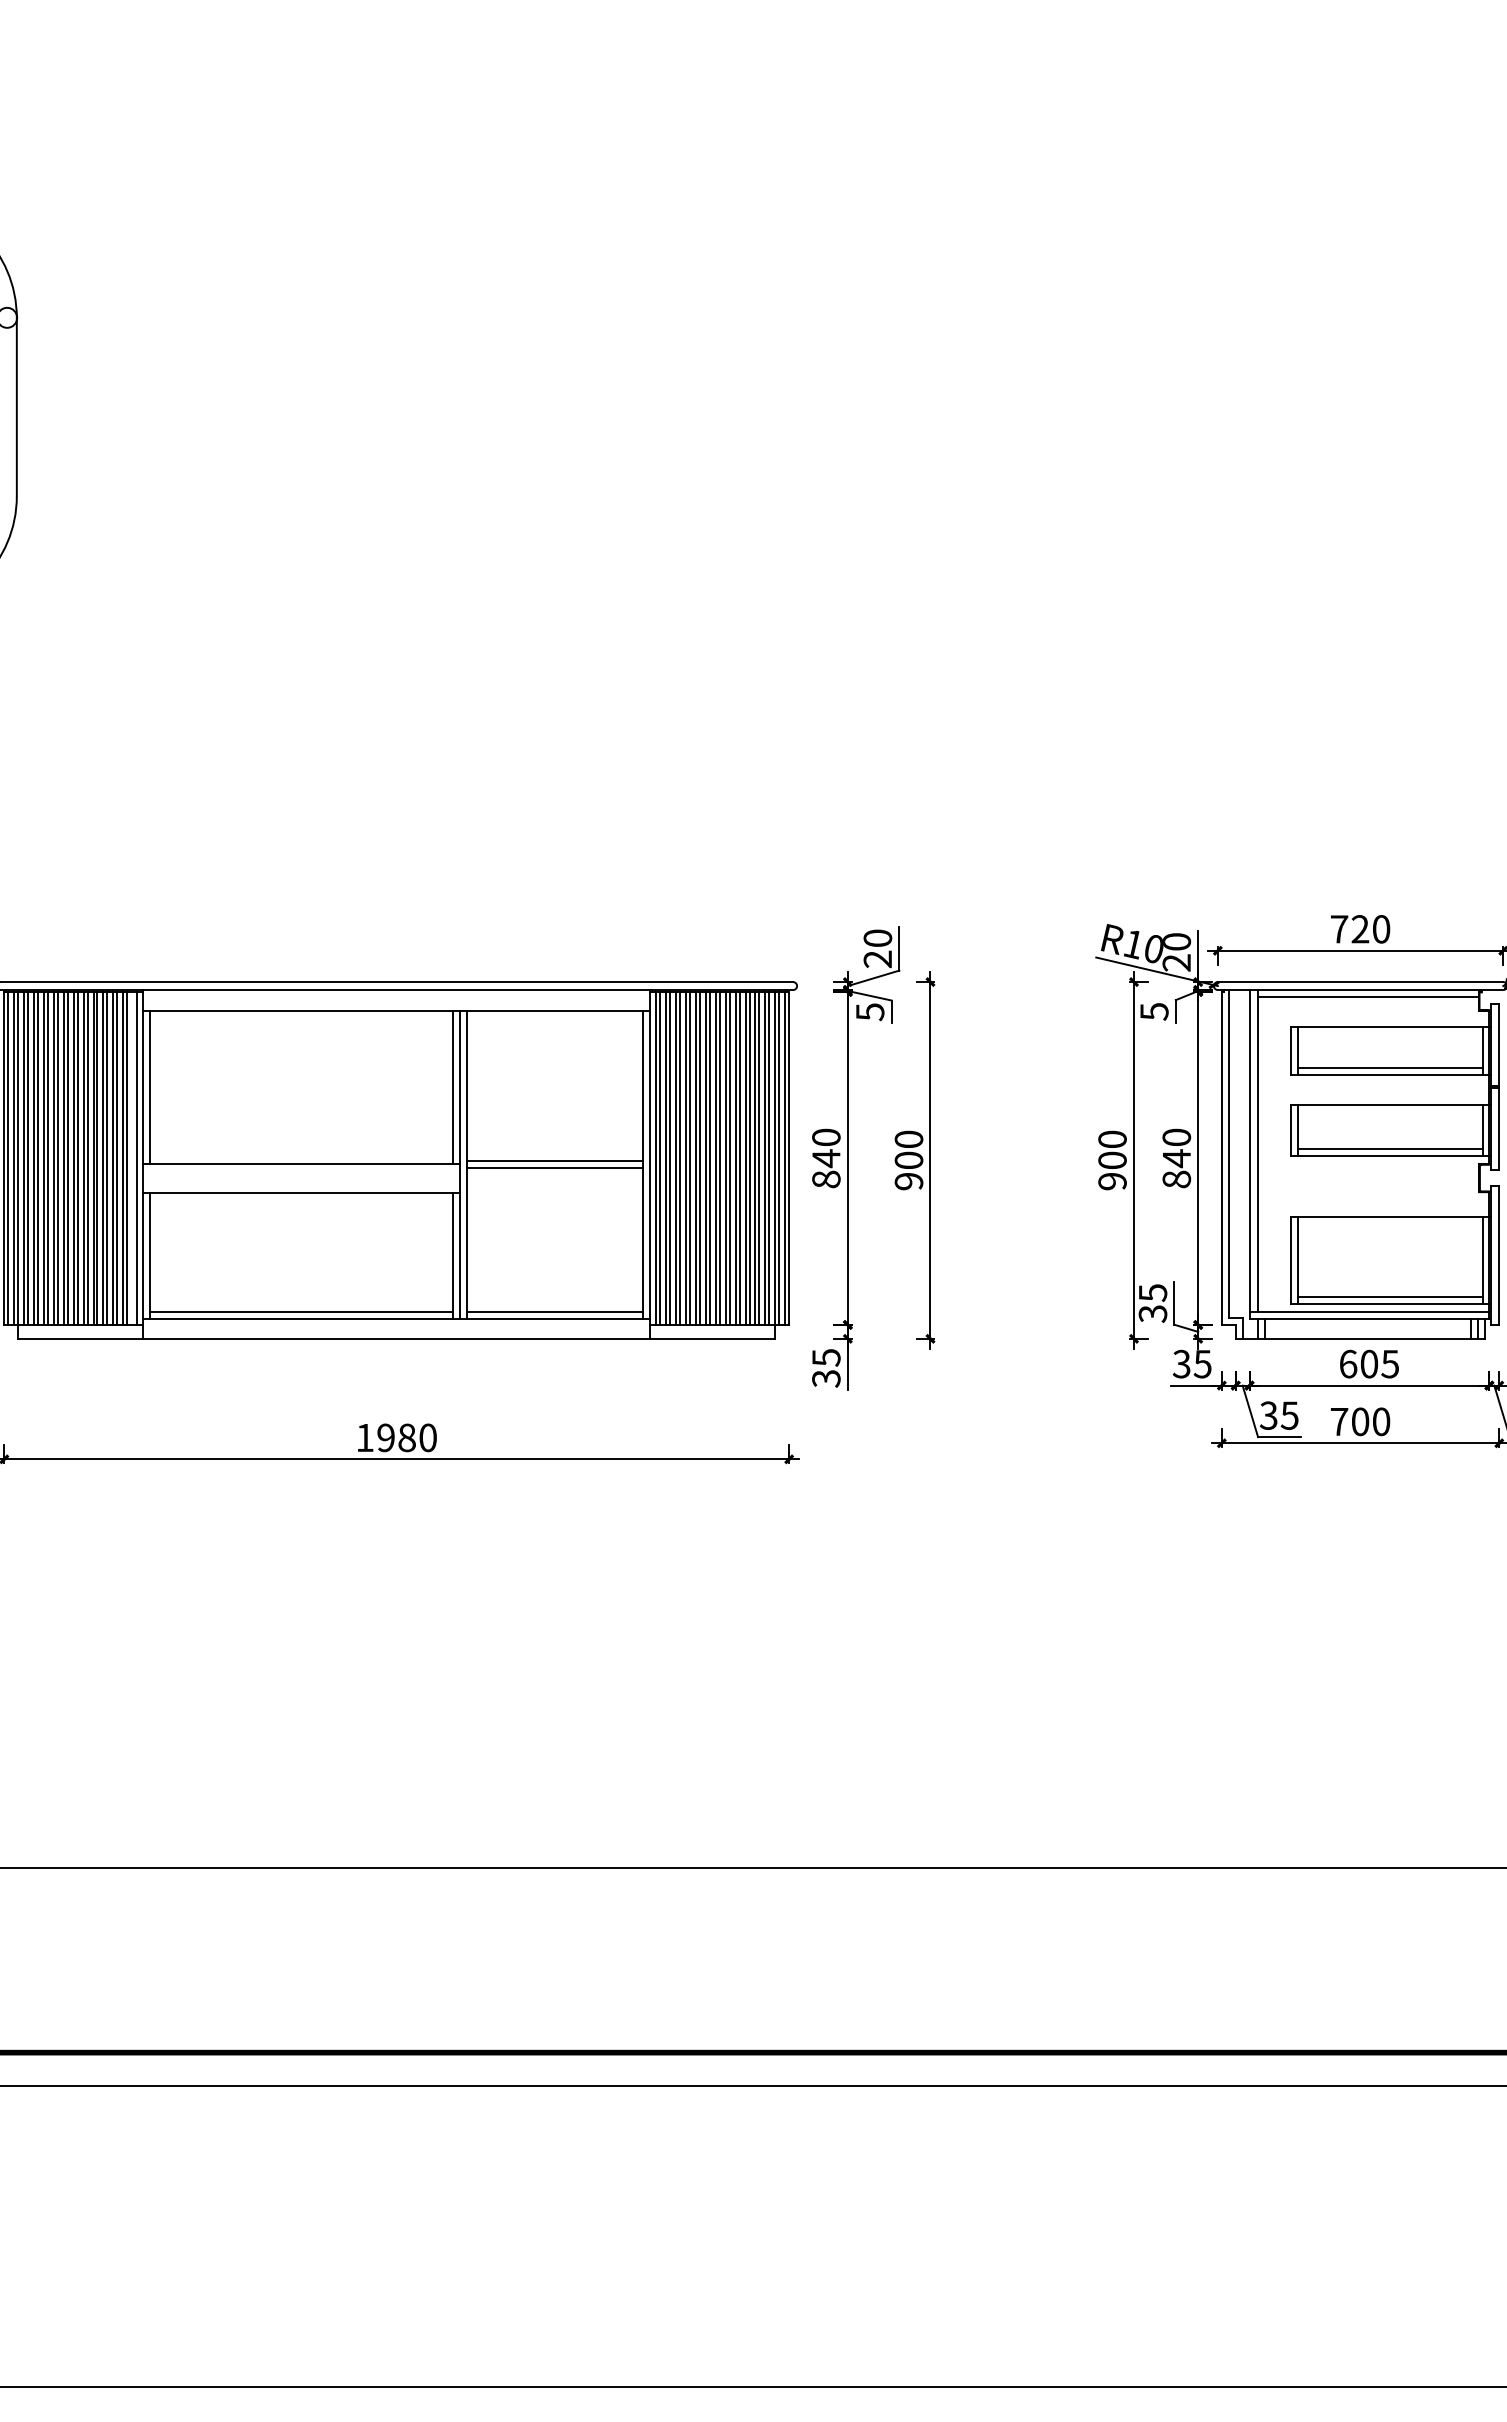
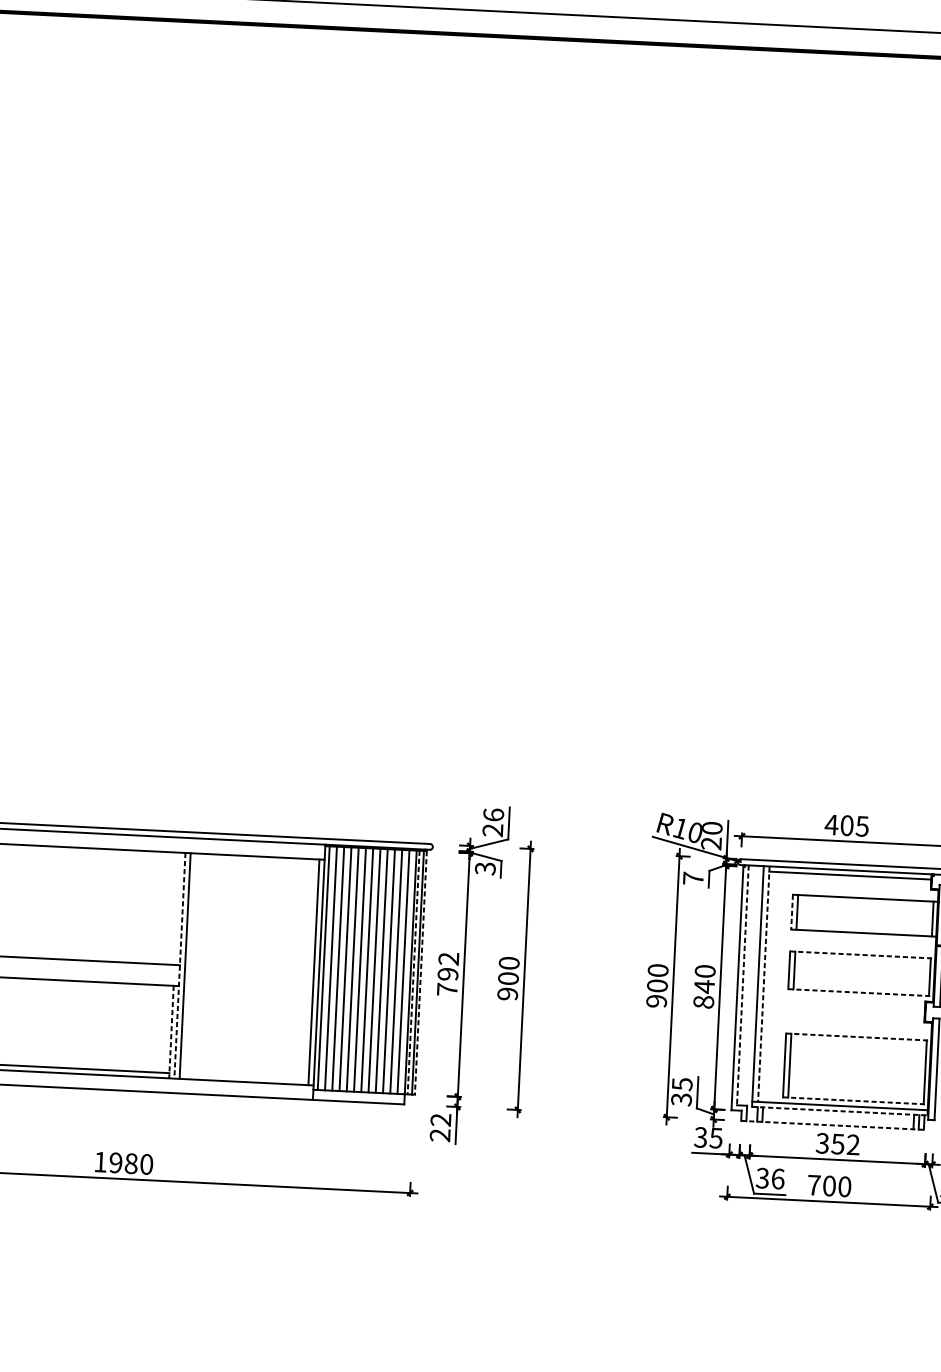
text: (1359, 929) -> (846, 825), 720 -> 405
text: (877, 937) -> (493, 814), 20 -> 26
text: (869, 1011) -> (484, 868), 5 -> 3
text: (1154, 1011) -> (693, 878), 5 -> 7
line: (1291, 1050) -> (792, 911), solid -> dashed
line: (1390, 1067) -> (864, 927), removed
line: (453, 1087) -> (177, 908), removed
line: (1390, 1104) -> (862, 954), solid -> dashed
line: (1390, 1148) -> (861, 987), removed
line: (1257, 1150) -> (763, 983), solid -> dashed
line: (1228, 1153) -> (742, 985), solid -> dashed
line: (1390, 1156) -> (860, 992), solid -> dashed
line: (660, 1158) -> (326, 968), removed
line: (670, 1158) -> (334, 968), removed
line: (680, 1158) -> (341, 969), removed
line: (690, 1158) -> (348, 969), removed
line: (699, 1158) -> (355, 969), removed
line: (709, 1158) -> (362, 970), removed
line: (719, 1158) -> (369, 970), removed
line: (729, 1158) -> (377, 970), removed
line: (739, 1158) -> (384, 971), removed
line: (749, 1158) -> (391, 971), removed
line: (759, 1158) -> (399, 971), removed
line: (769, 1158) -> (406, 972), removed
line: (779, 1158) -> (413, 972), solid -> dashed
line: (789, 1158) -> (421, 972), solid -> dashed
text: (826, 1158) -> (448, 974), 840 -> 792
line: (555, 1161) -> (249, 966), removed
line: (460, 1165) -> (180, 966), solid -> dashed
line: (555, 1168) -> (249, 971), removed
line: (1390, 1216) -> (858, 1036), solid -> dashed
line: (453, 1256) -> (171, 1032), solid -> dashed
line: (1390, 1296) -> (855, 1095), removed
line: (1390, 1303) -> (855, 1100), solid -> dashed
line: (555, 1311) -> (244, 1076), removed
line: (1369, 1319) -> (839, 1111), solid -> dashed
line: (1360, 1338) -> (832, 1125), solid -> dashed
text: (1369, 1363) -> (838, 1143), 605 -> 352
text: (826, 1368) -> (440, 1127), 35 -> 22
text: (1289, 1415) -> (777, 1178), 35 -> 36

